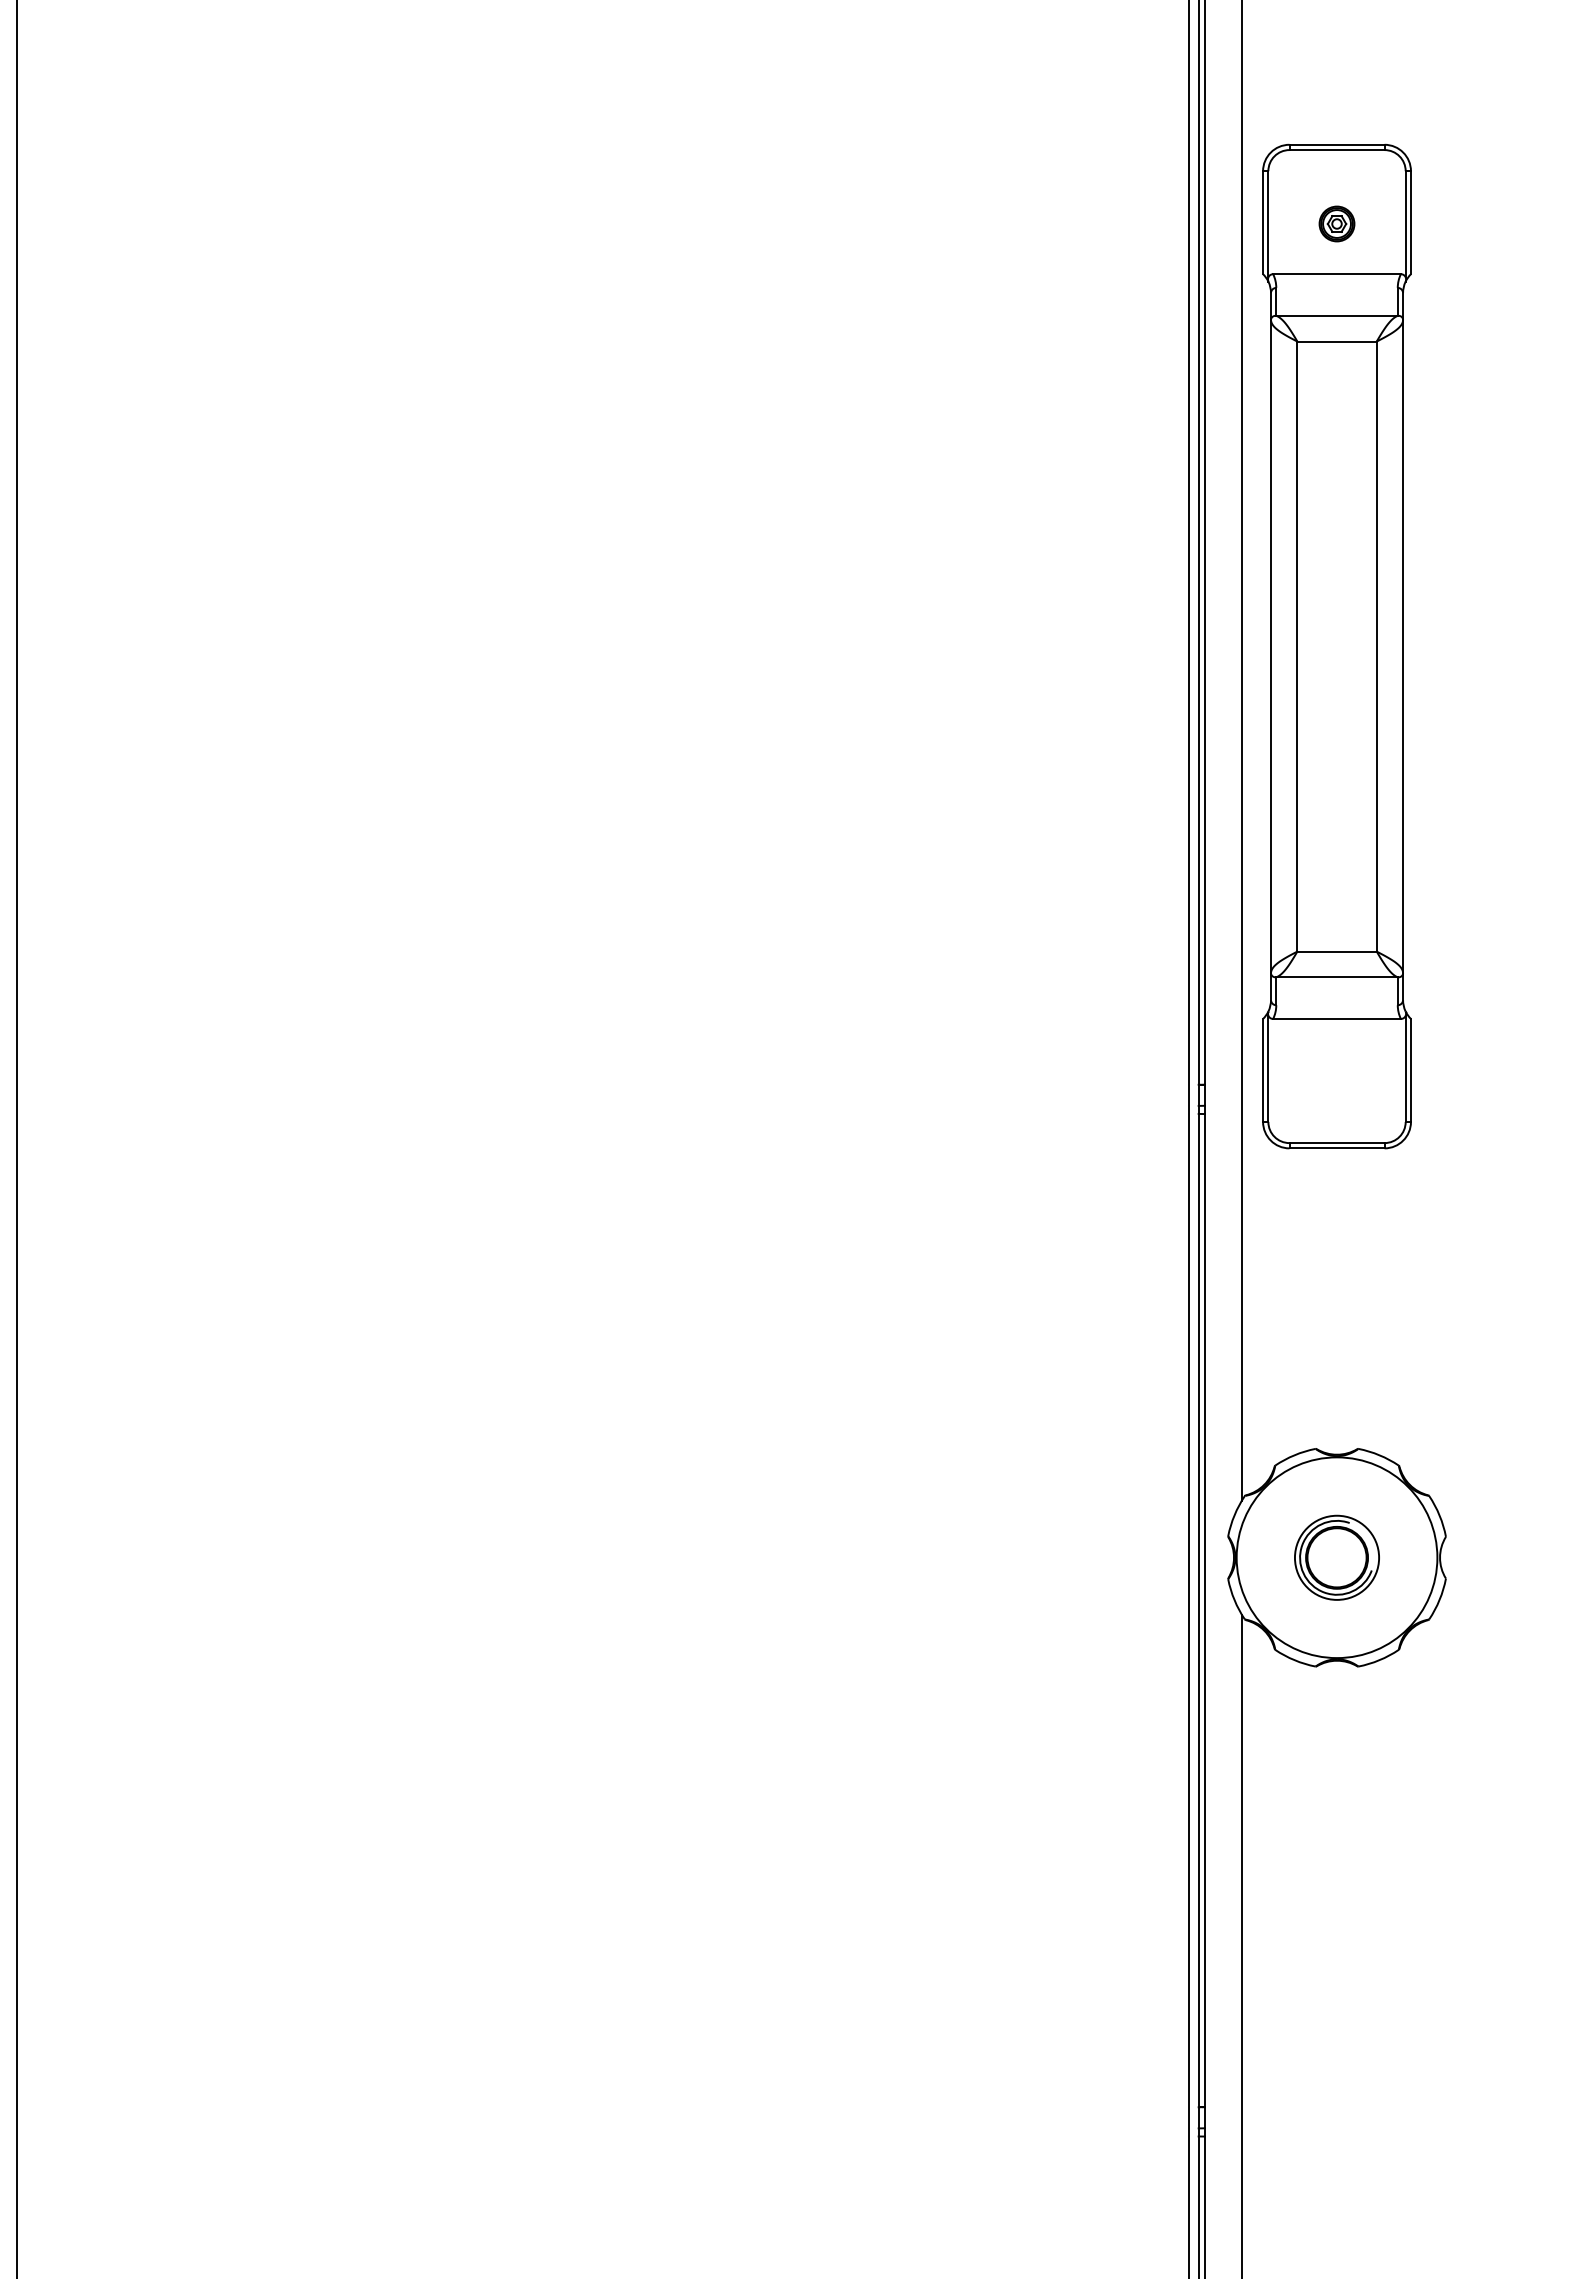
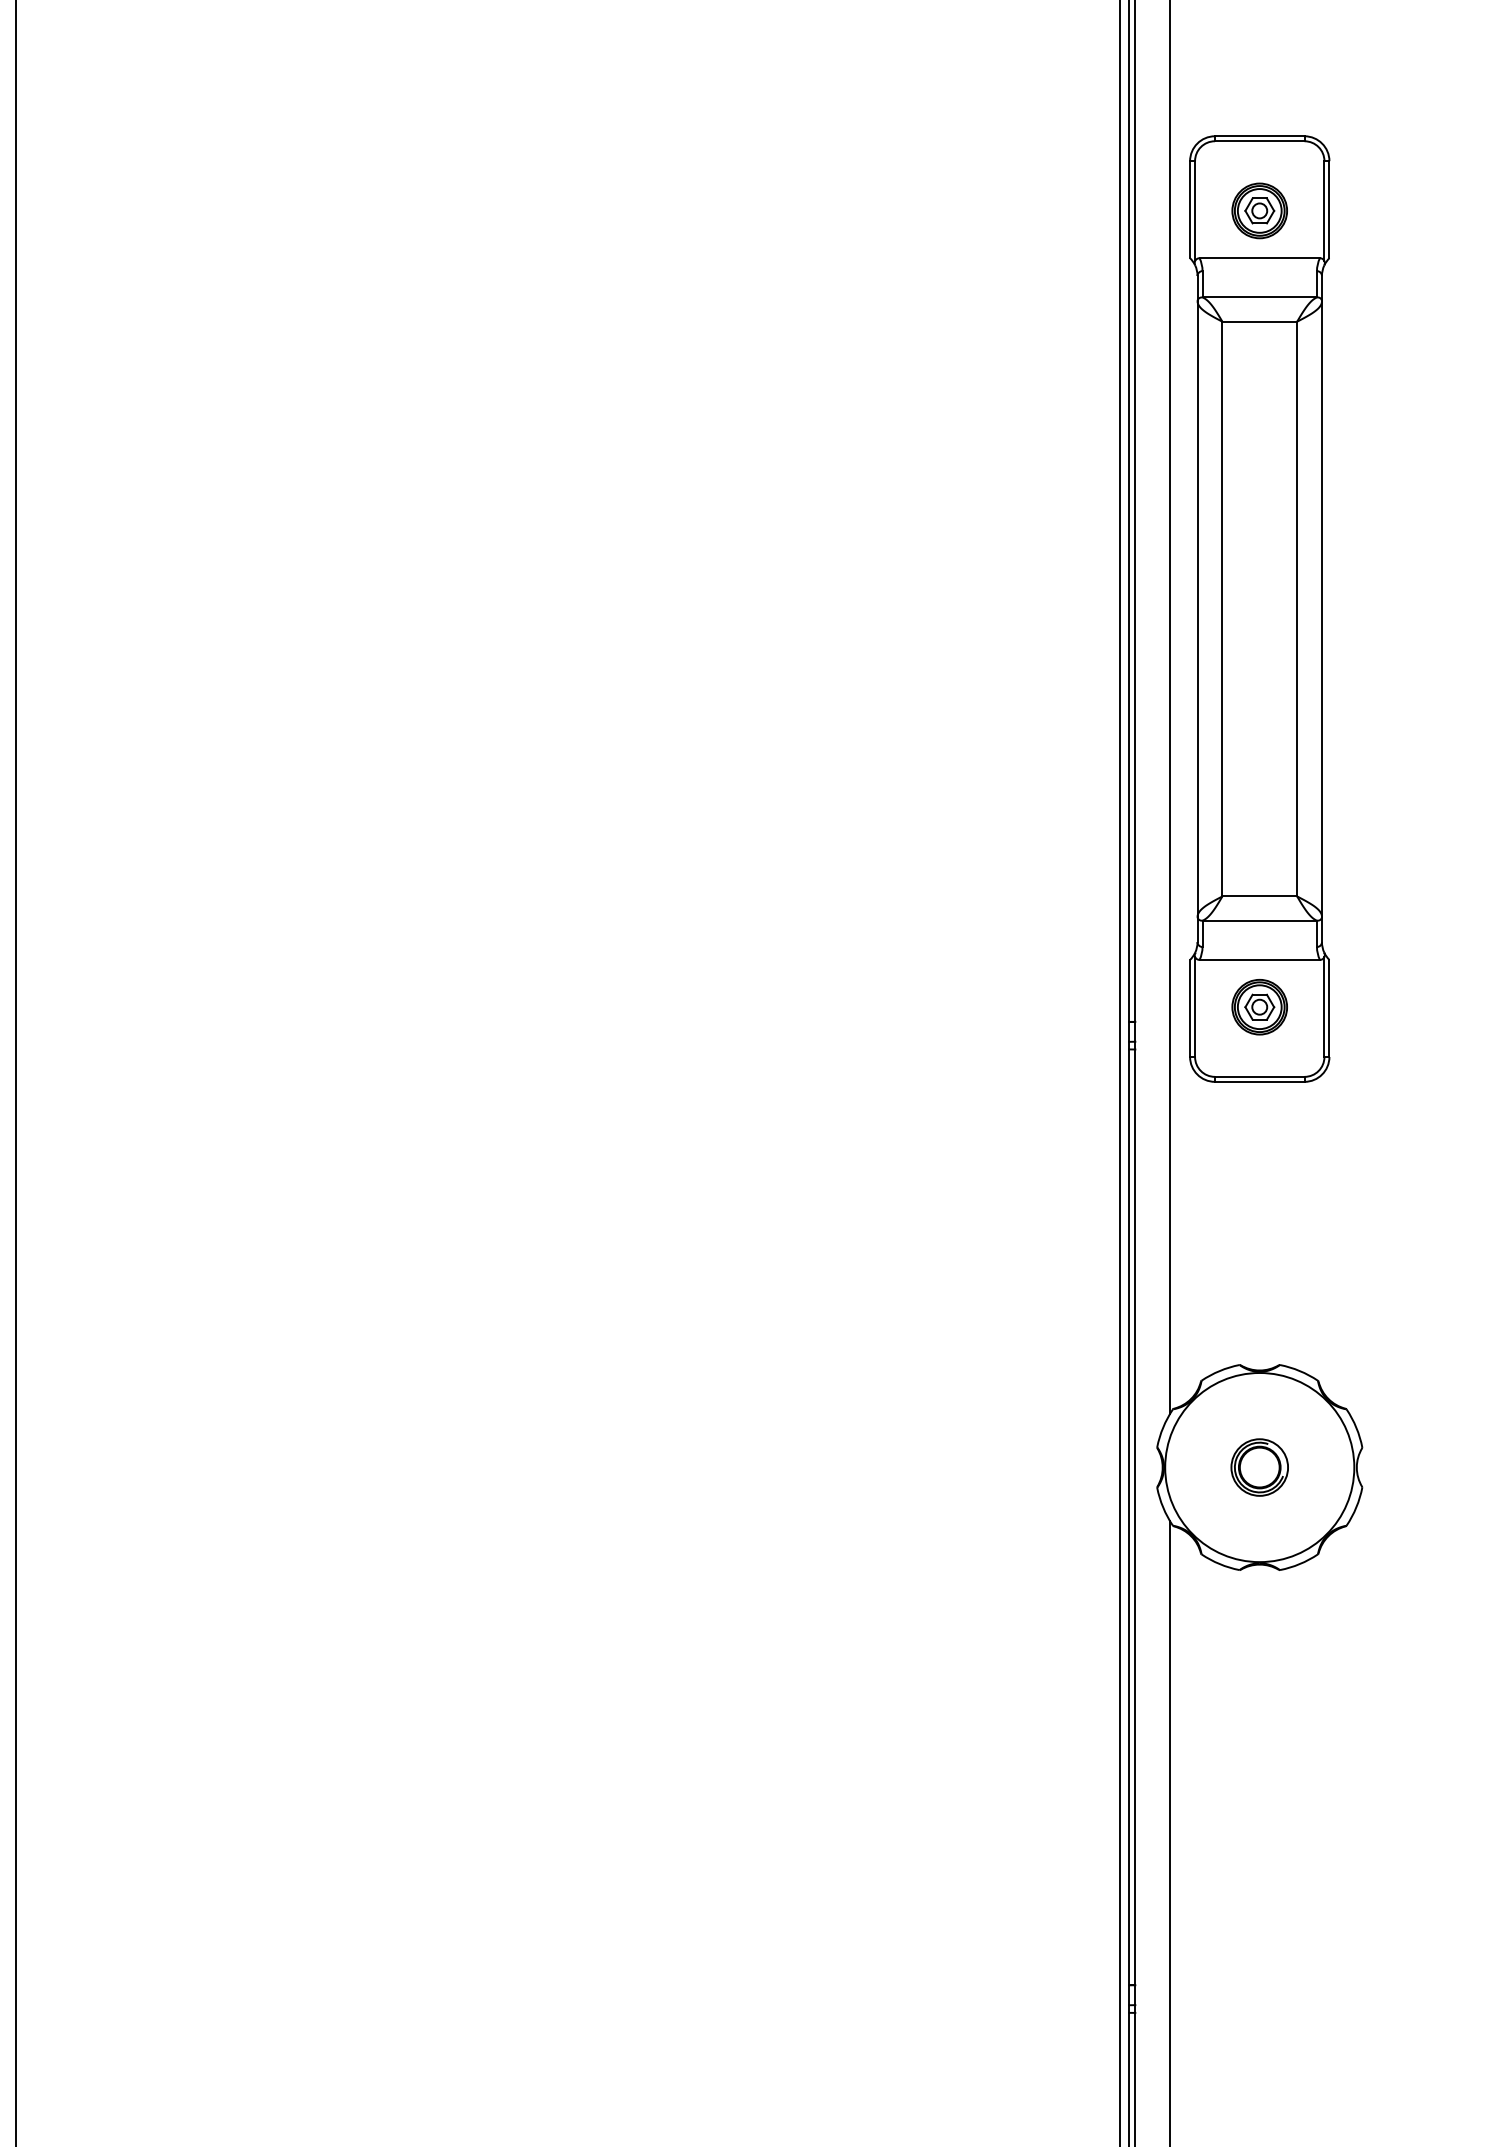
part: (1336, 223) -> (1259, 210), size x1.67
part: (1336, 1069) -> (1259, 1007), added
part: (1336, 1557) -> (1259, 1467), size x0.71

